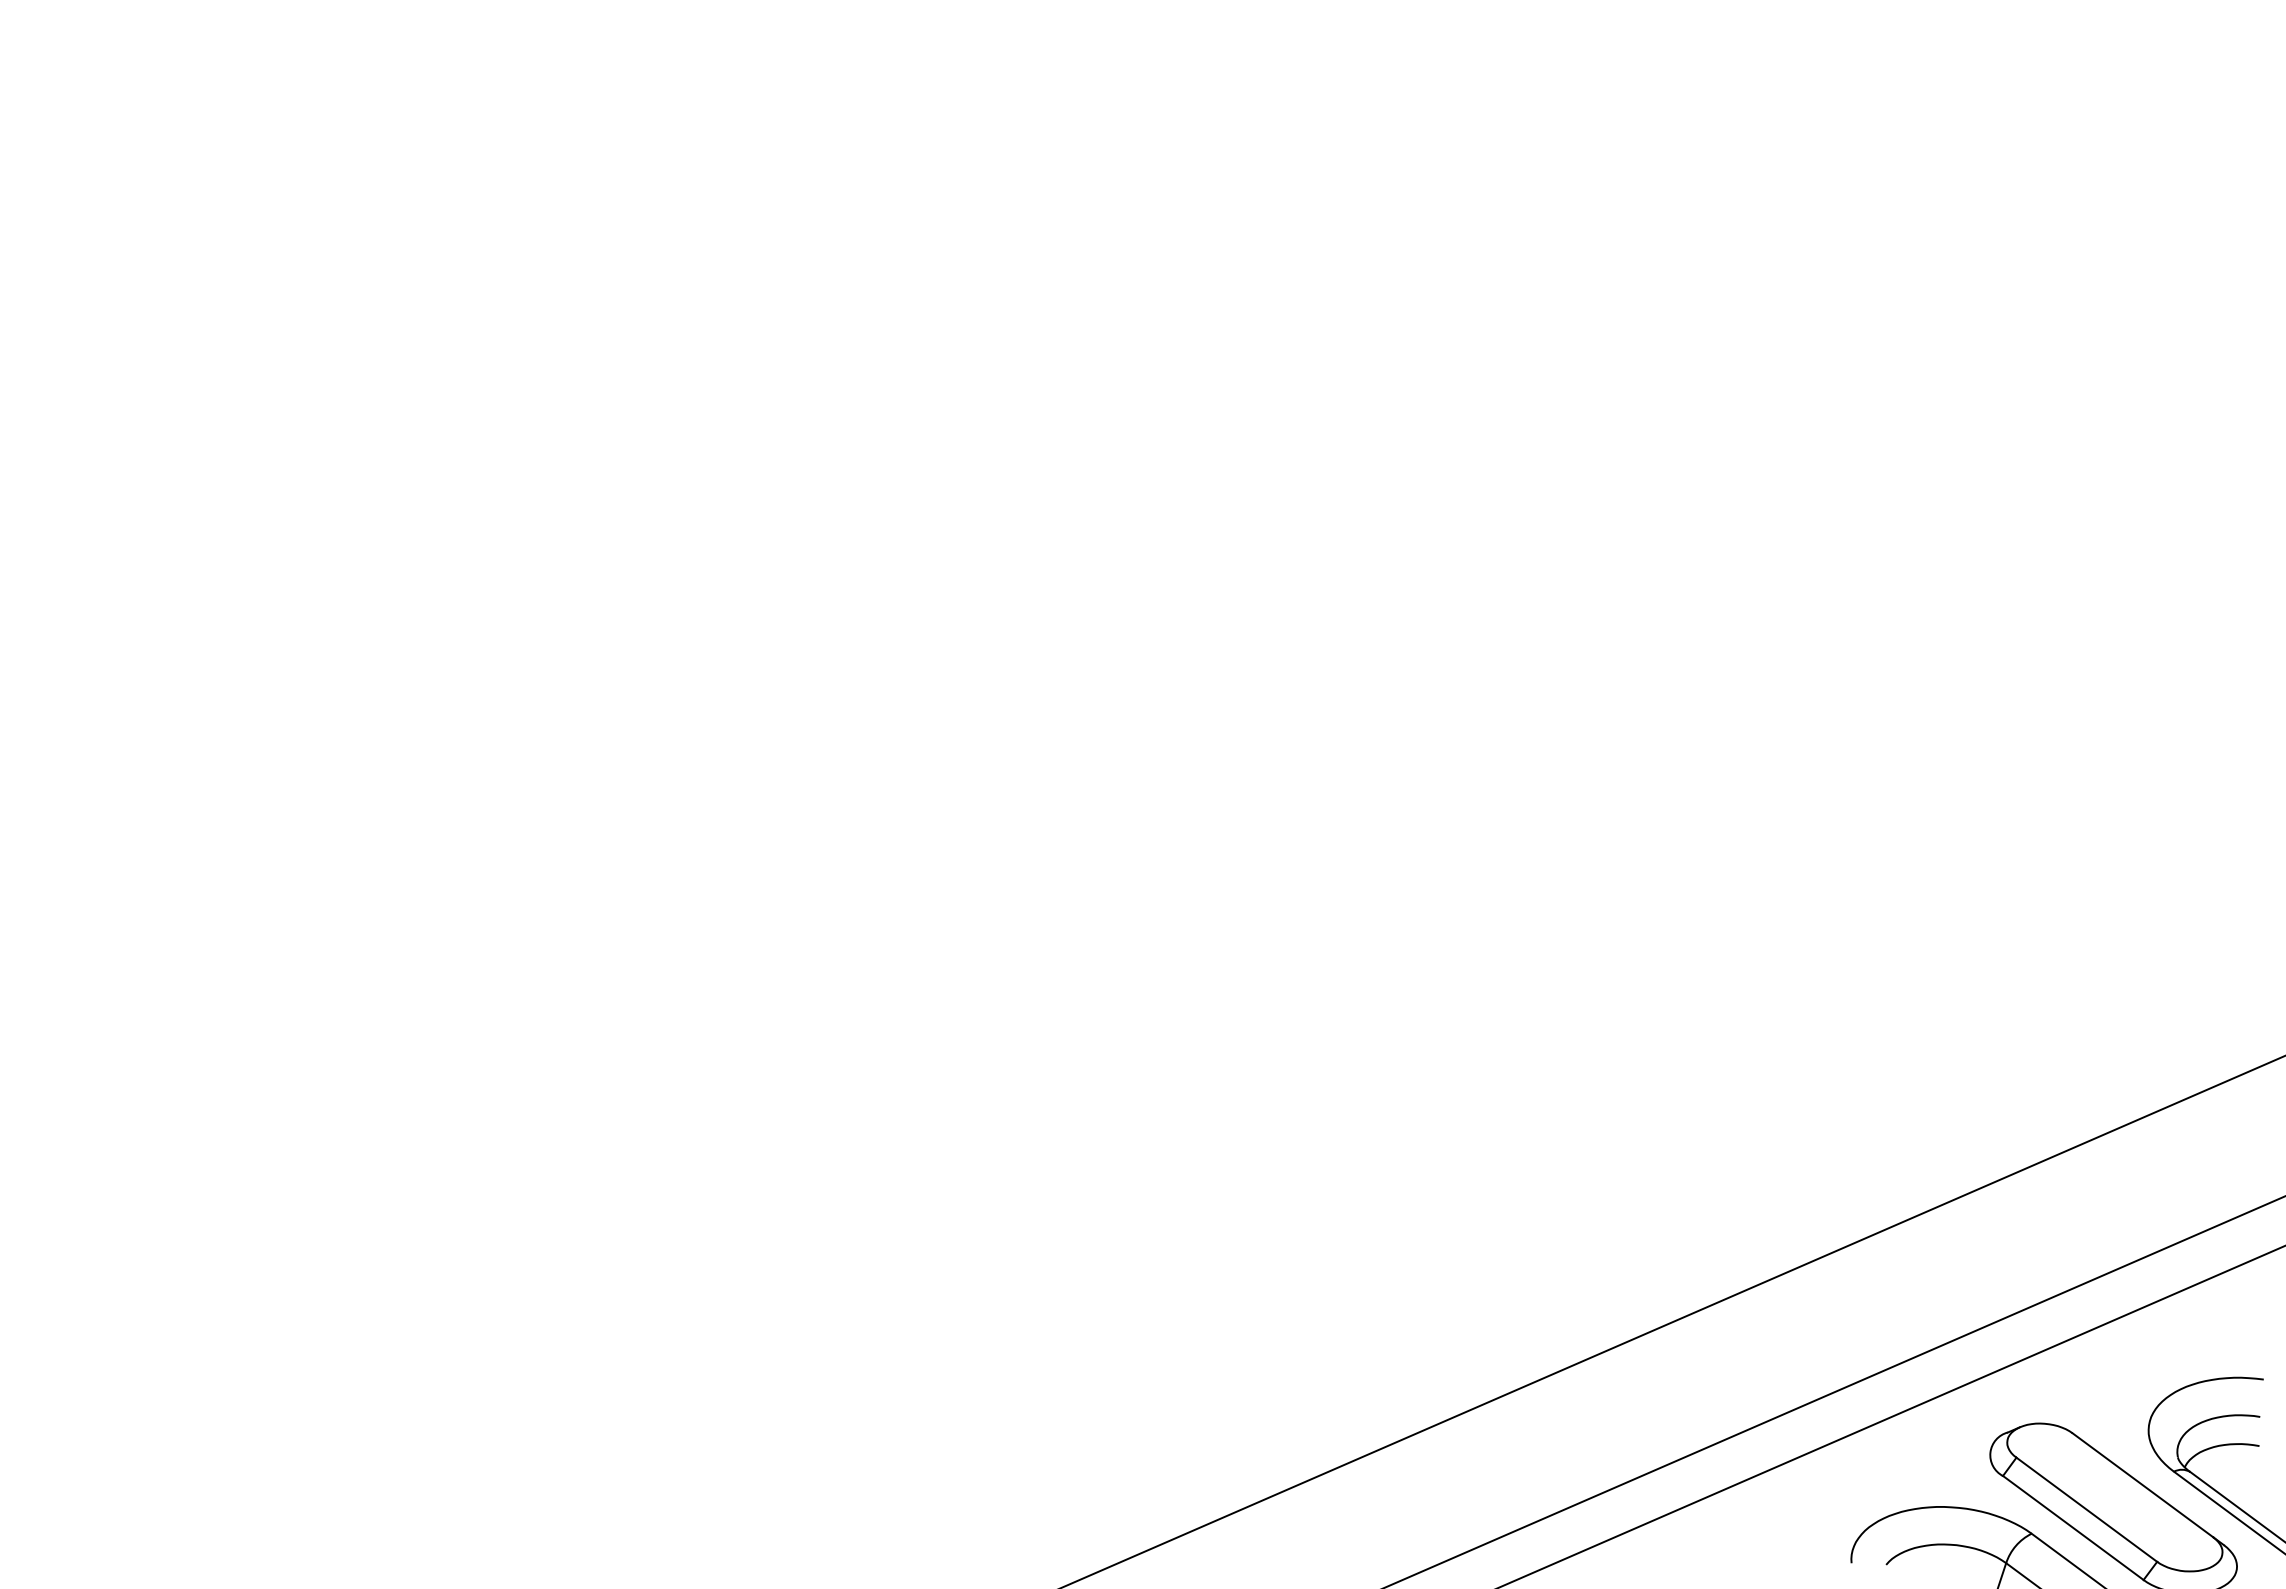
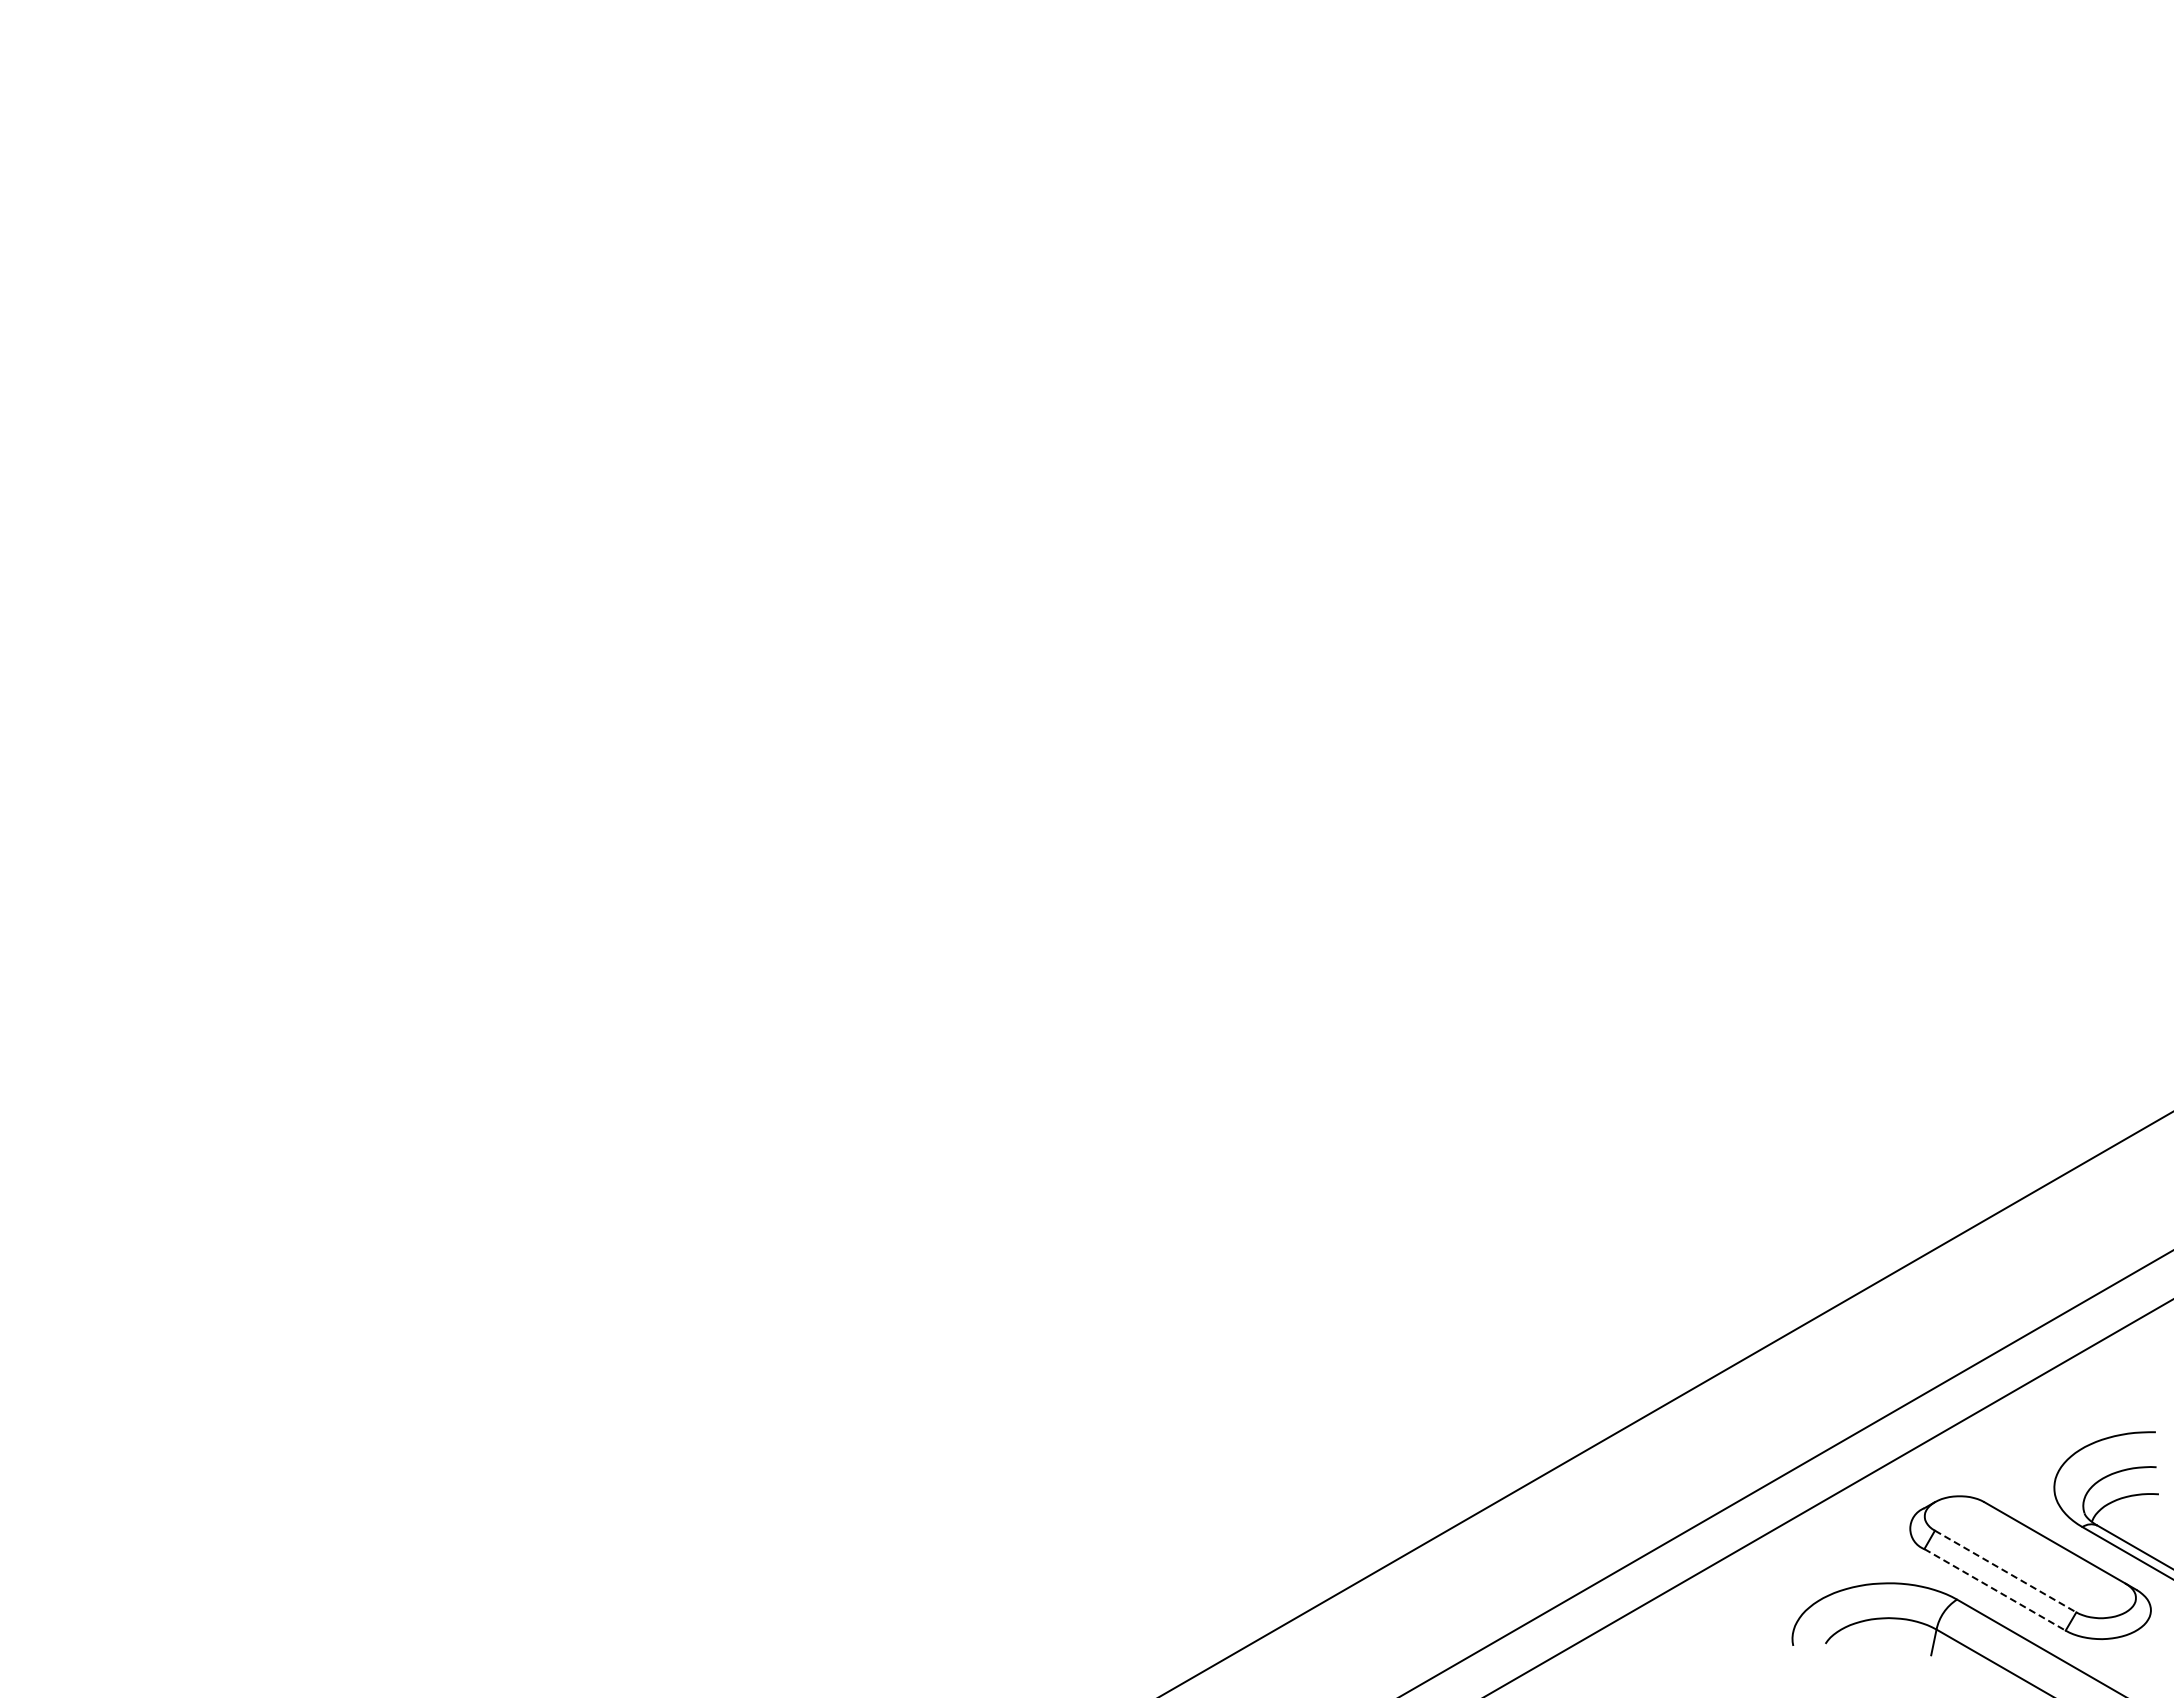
line: (2086, 1509) -> (2005, 1571), solid -> dashed
line: (2073, 1527) -> (1995, 1589), solid -> dashed

